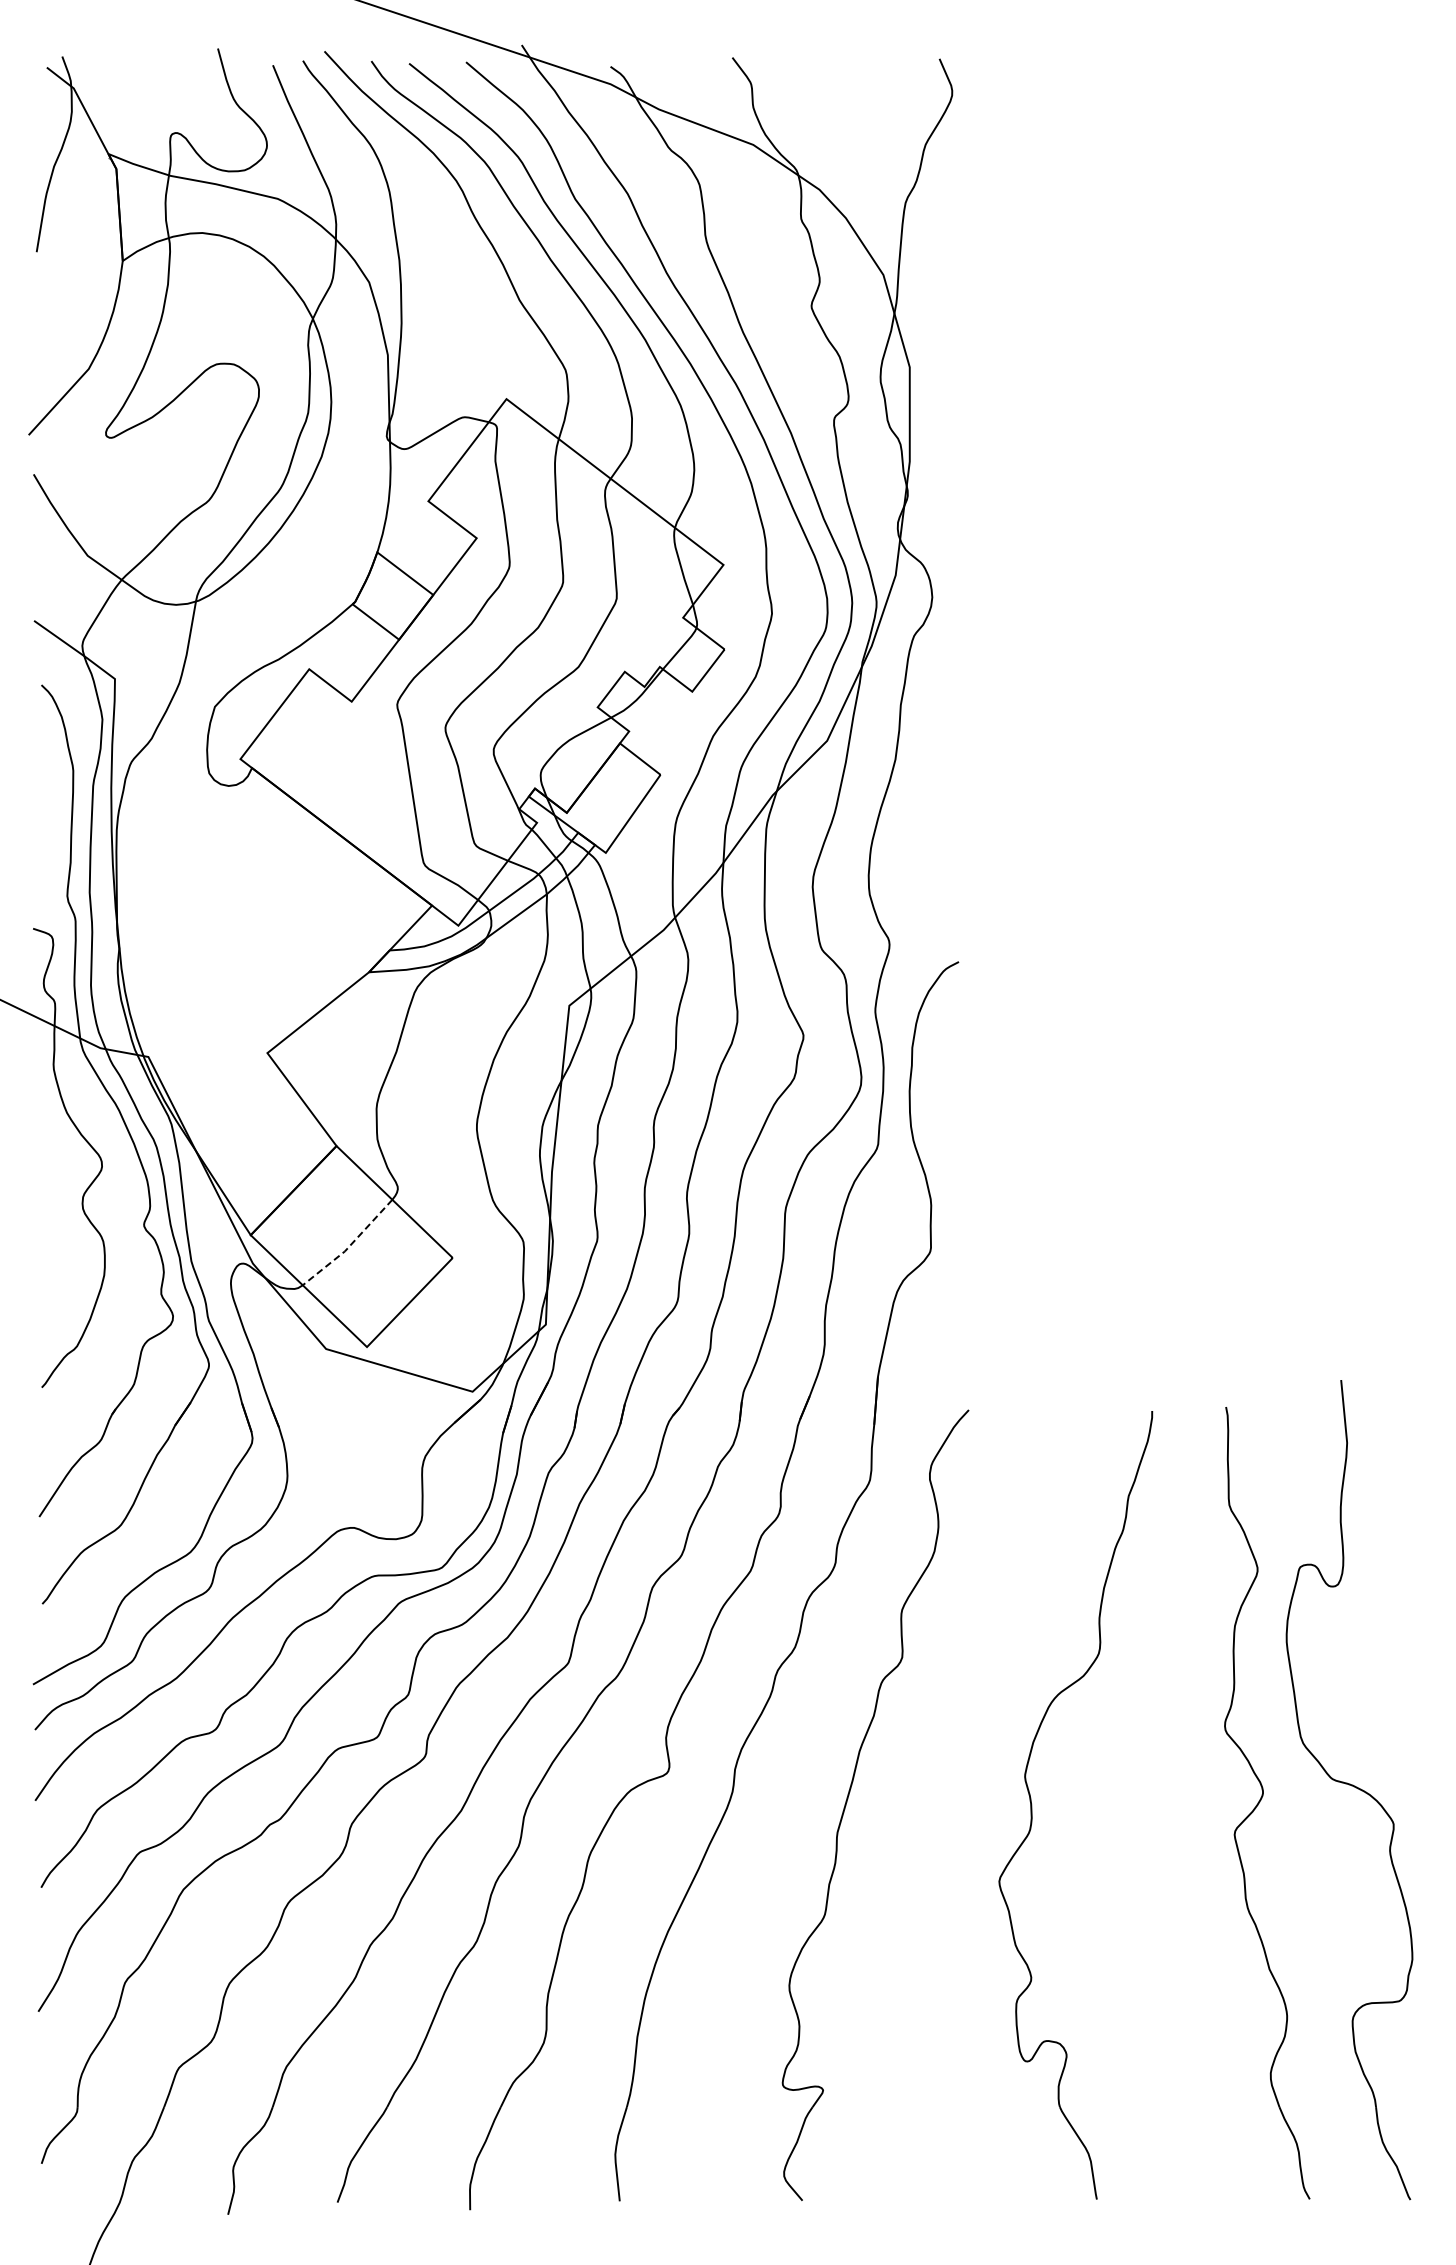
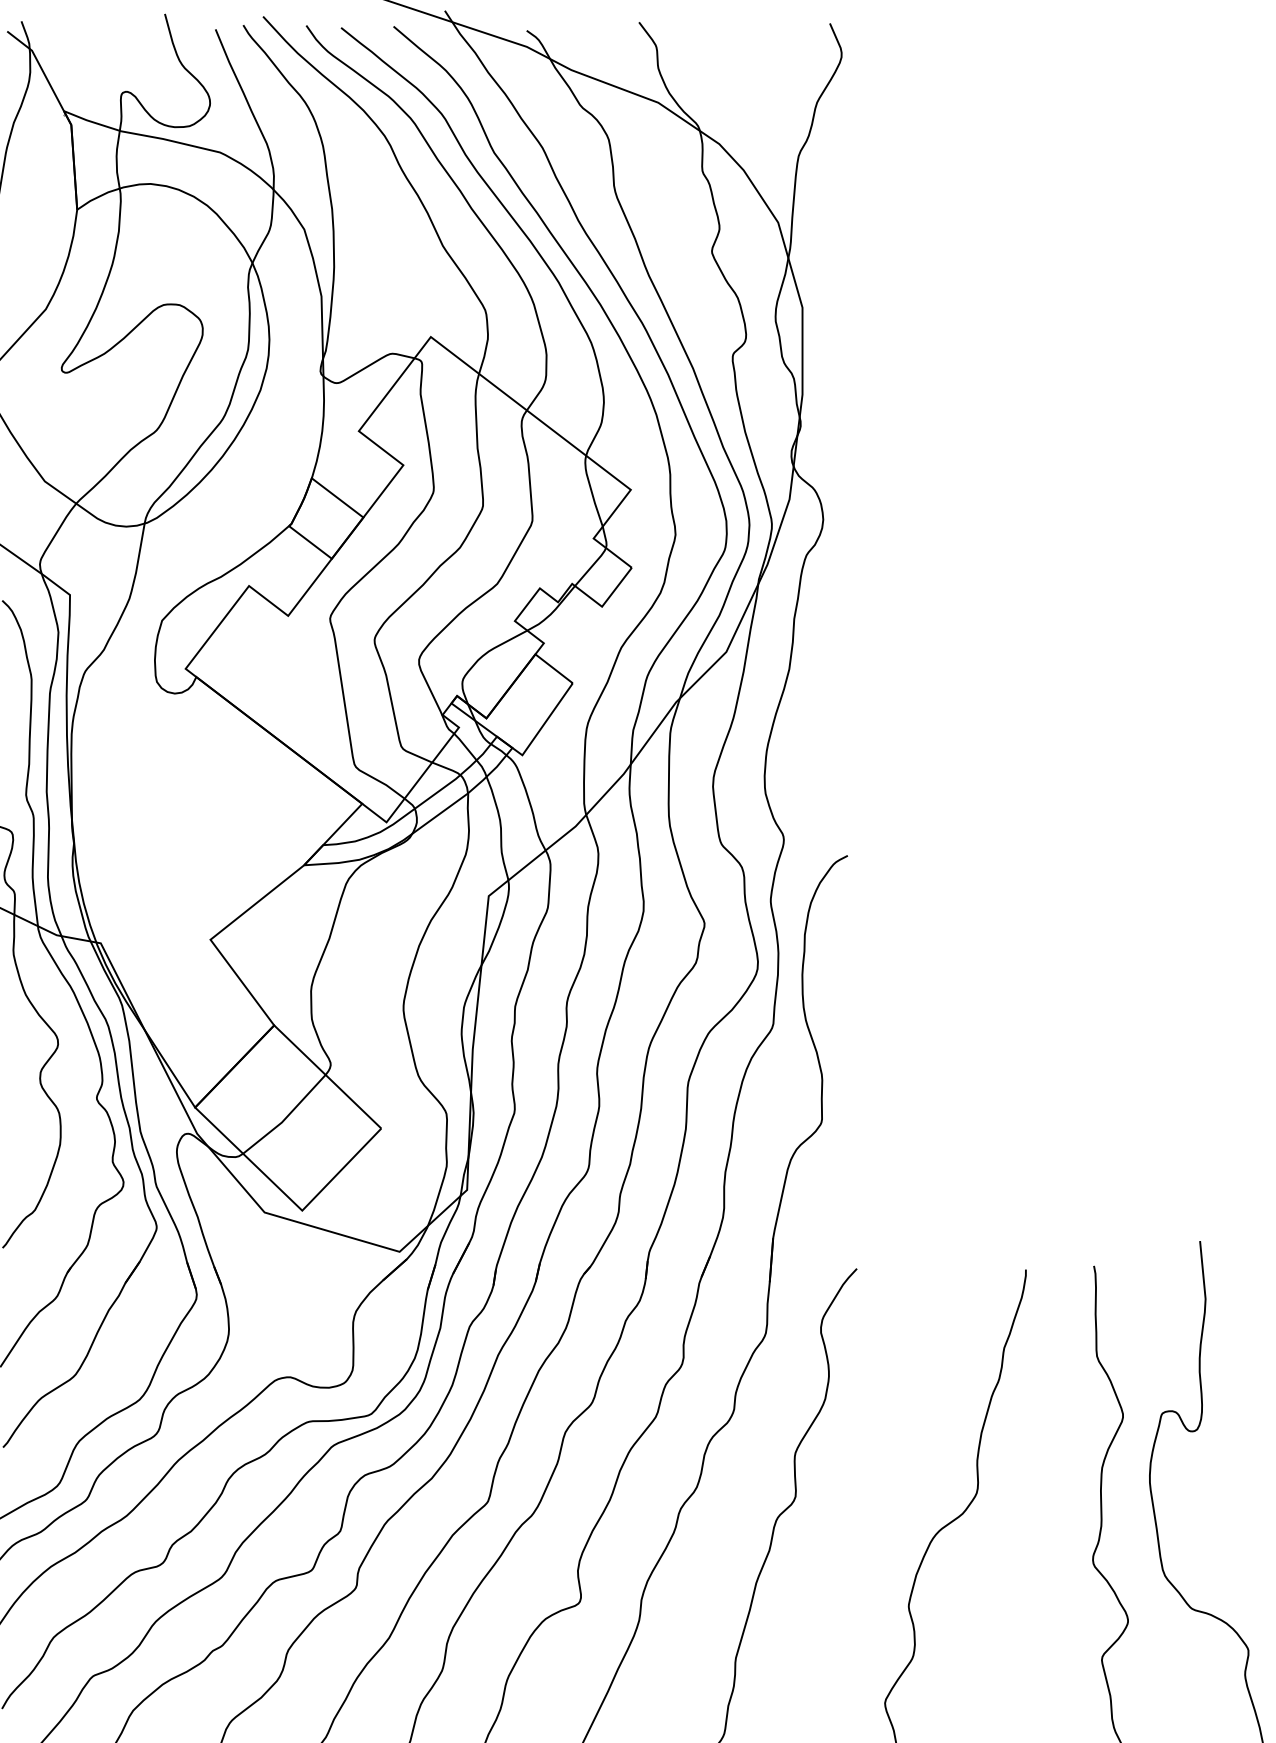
line: (349, 1246) -> (286, 1117), dashed -> solid

